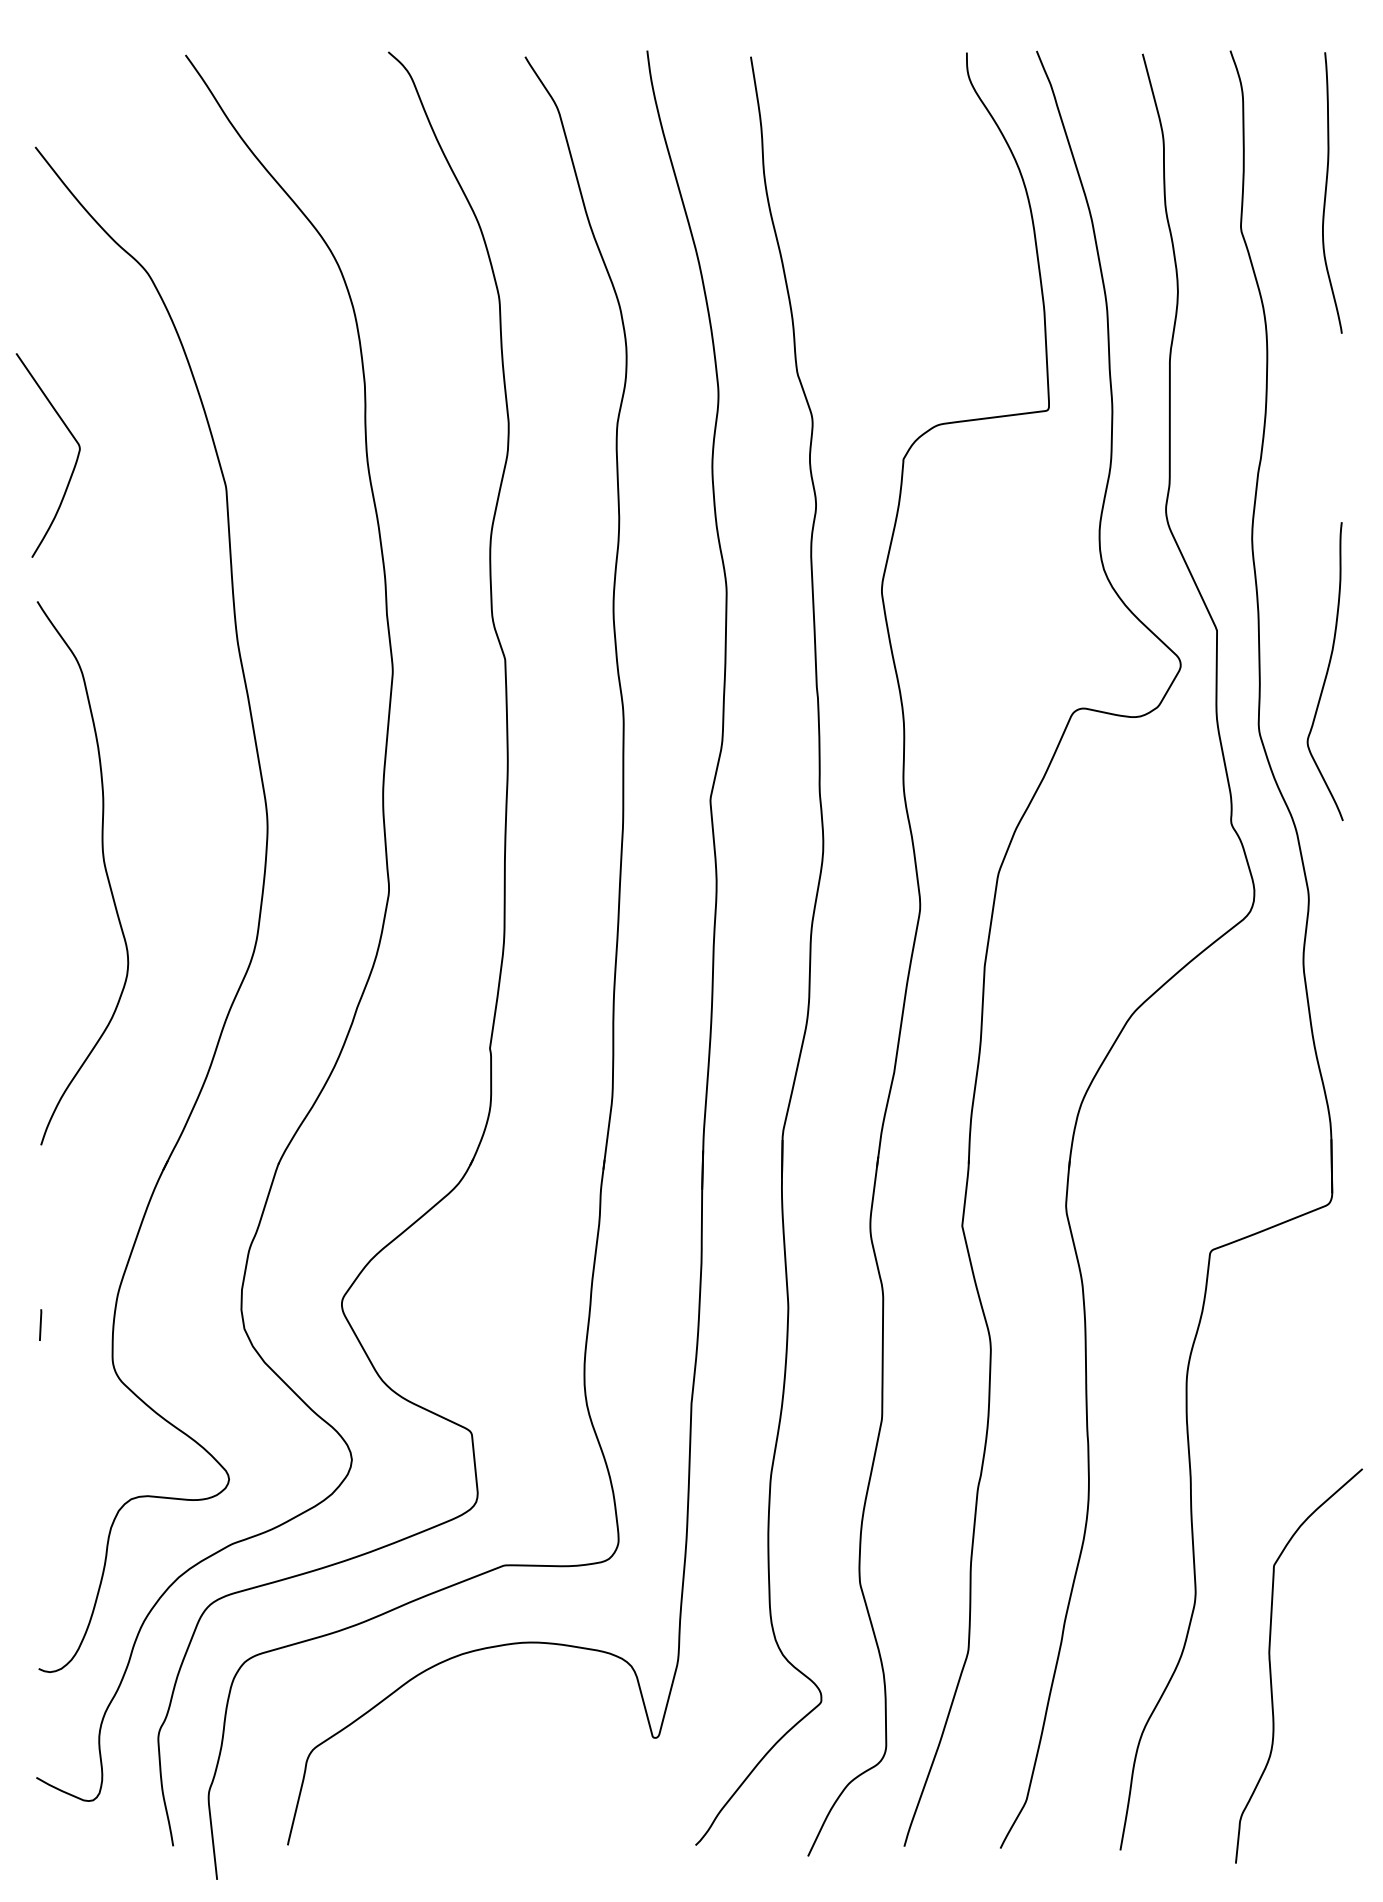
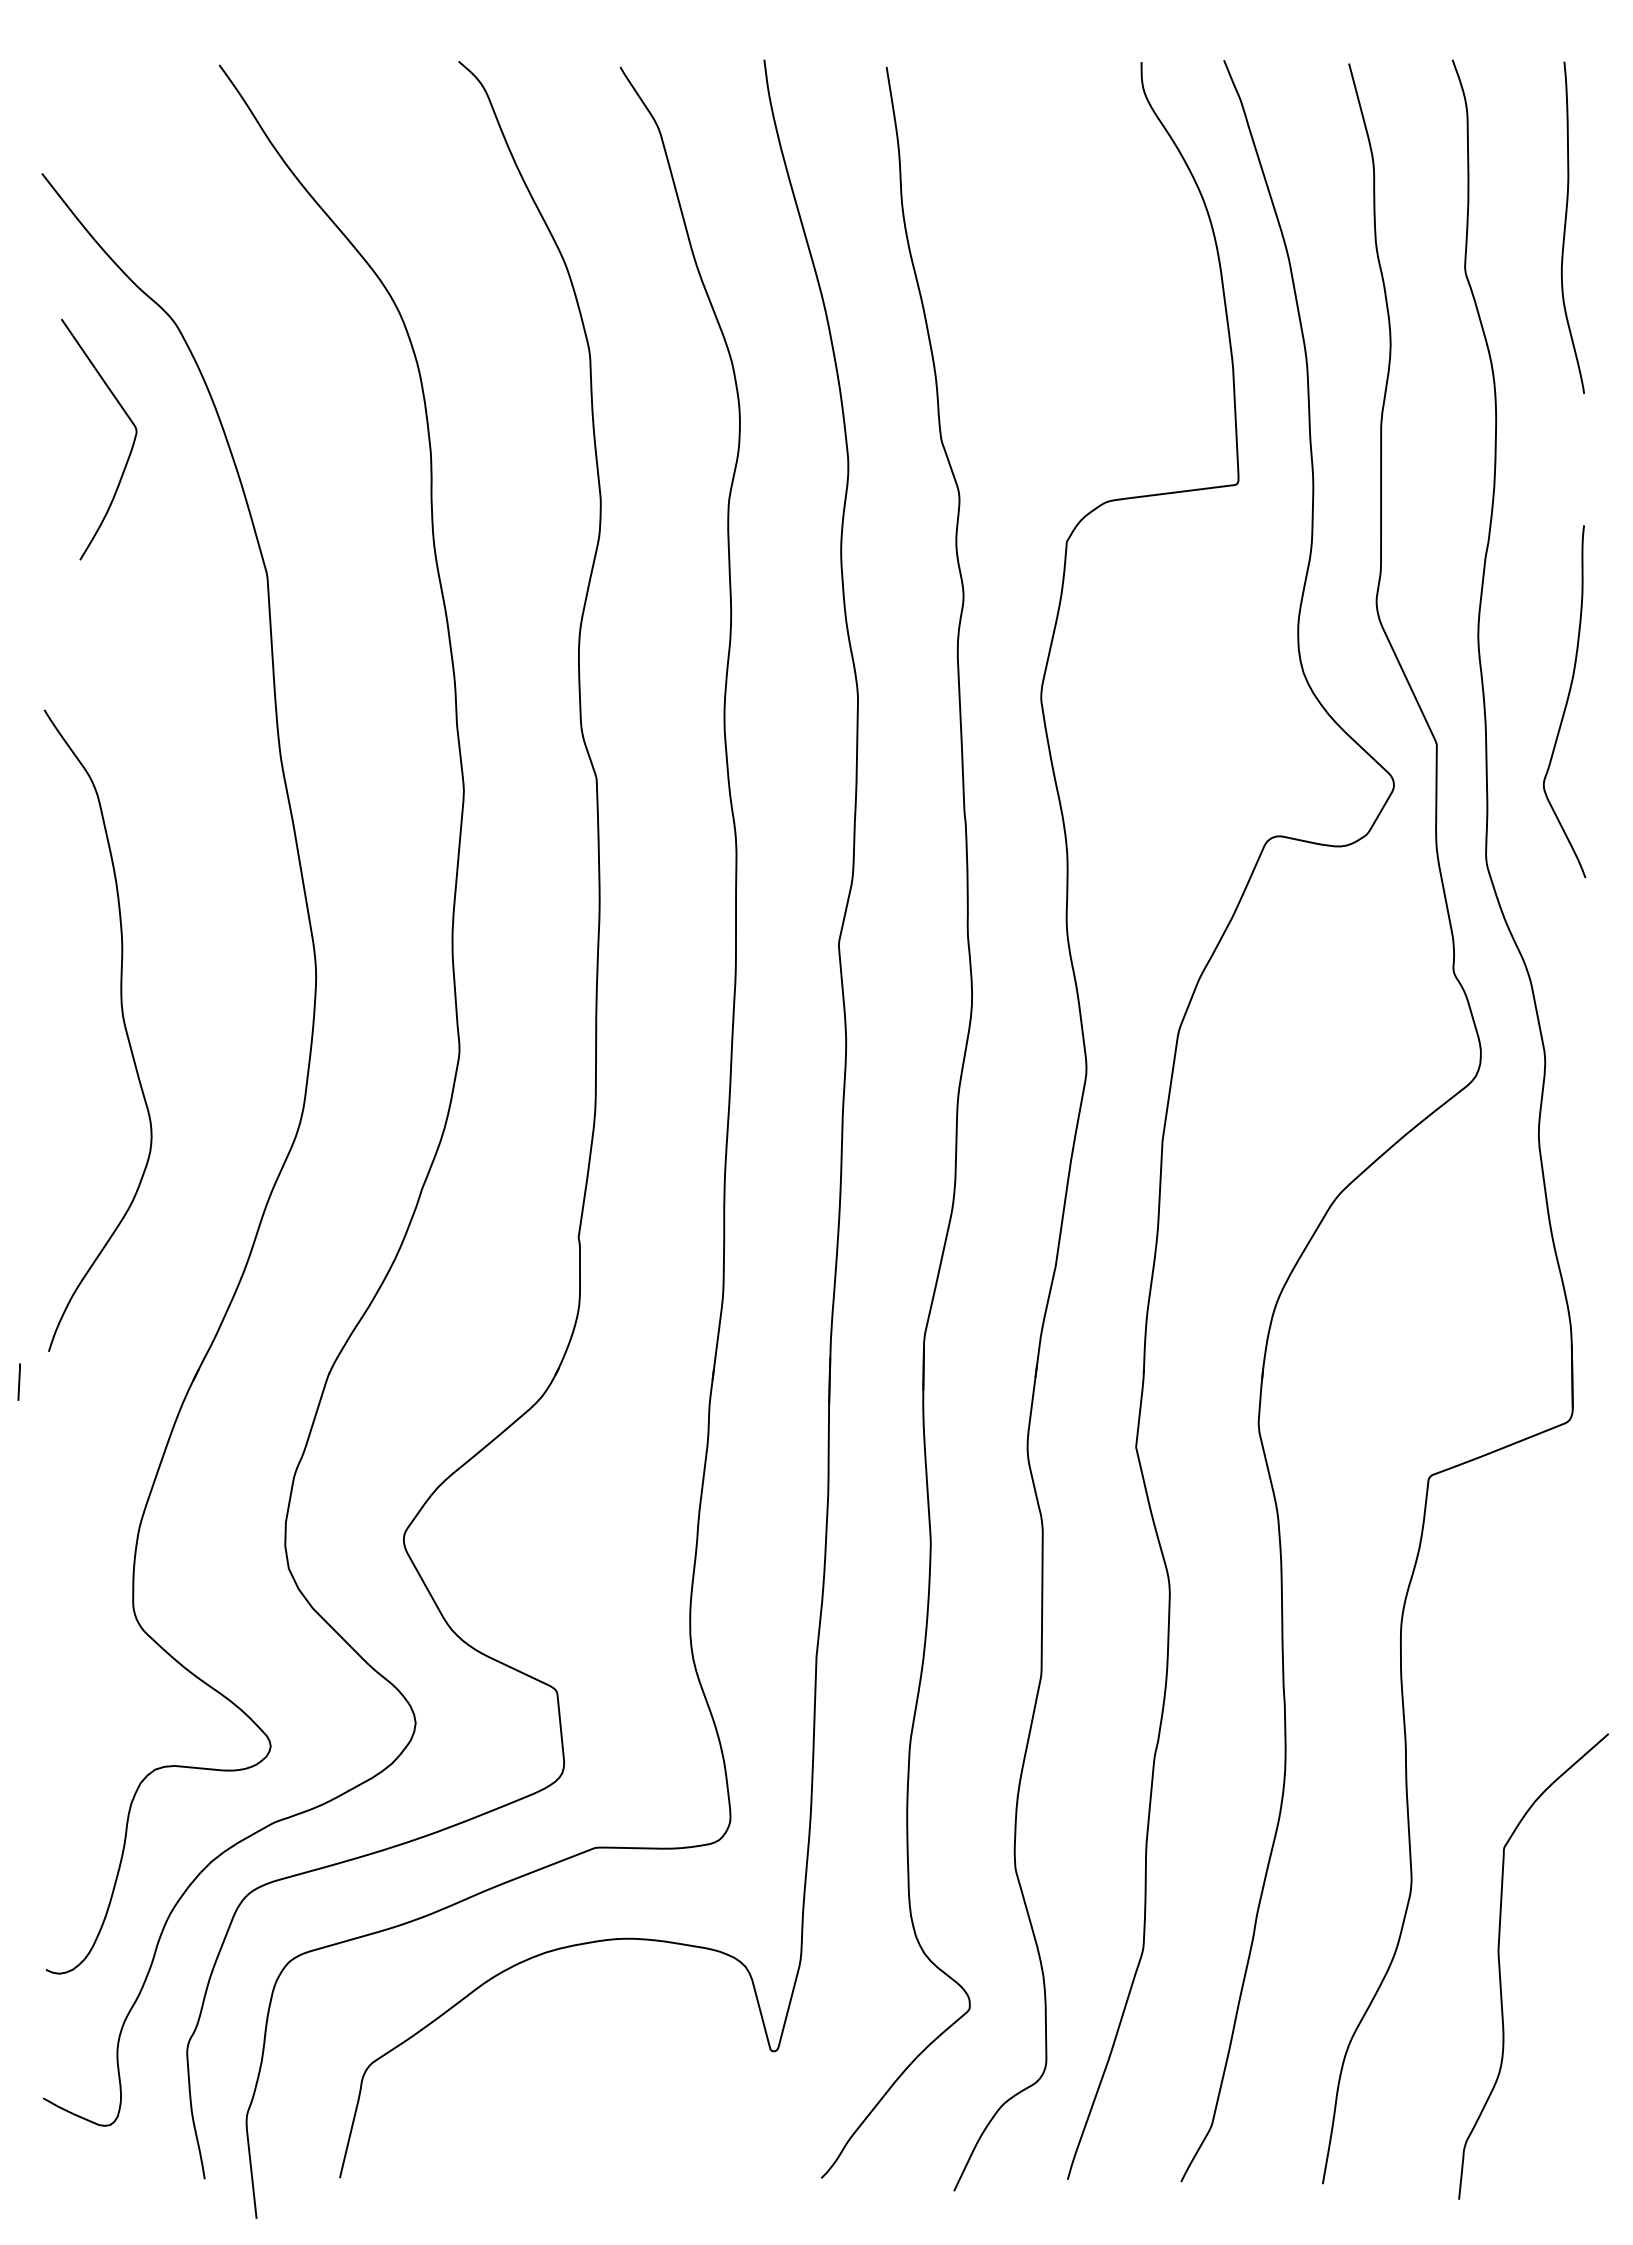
curve: (74, 463) -> (130, 449), moved
curve: (1326, 671) -> (1566, 701), moved
line: (40, 1324) -> (18, 1381), moved

